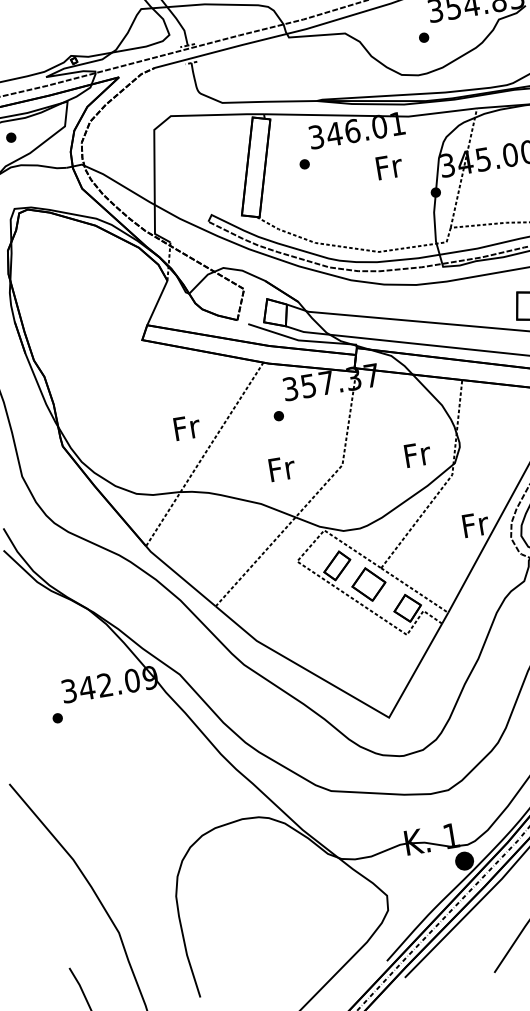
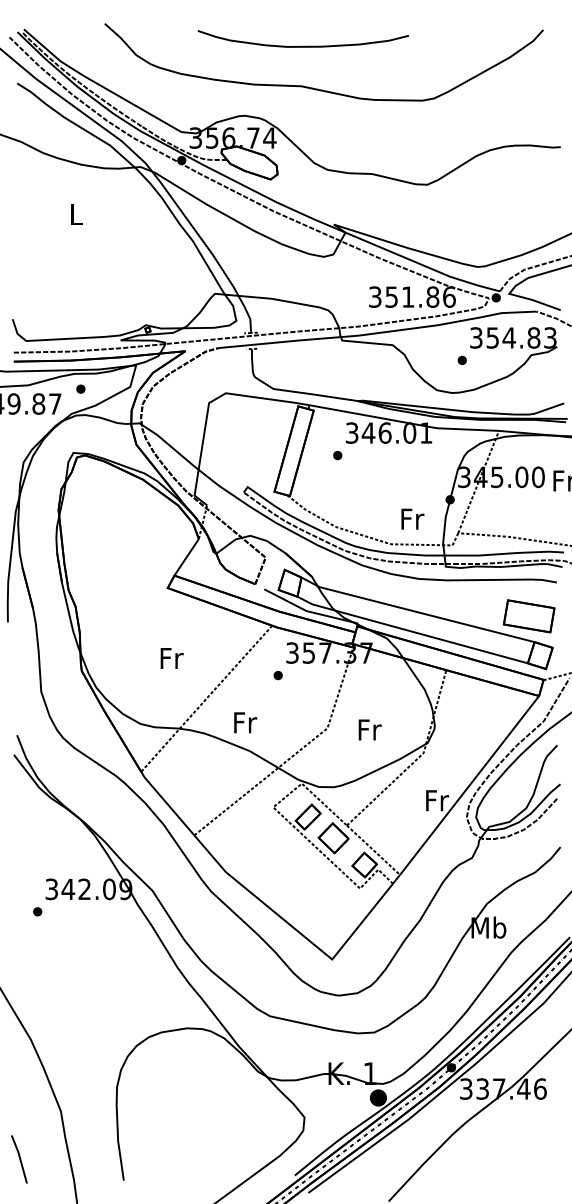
text: (389, 166) -> (412, 518), moved
text: (186, 427) -> (171, 658), moved
text: (417, 454) -> (369, 729), moved
text: (282, 468) -> (245, 722), moved

